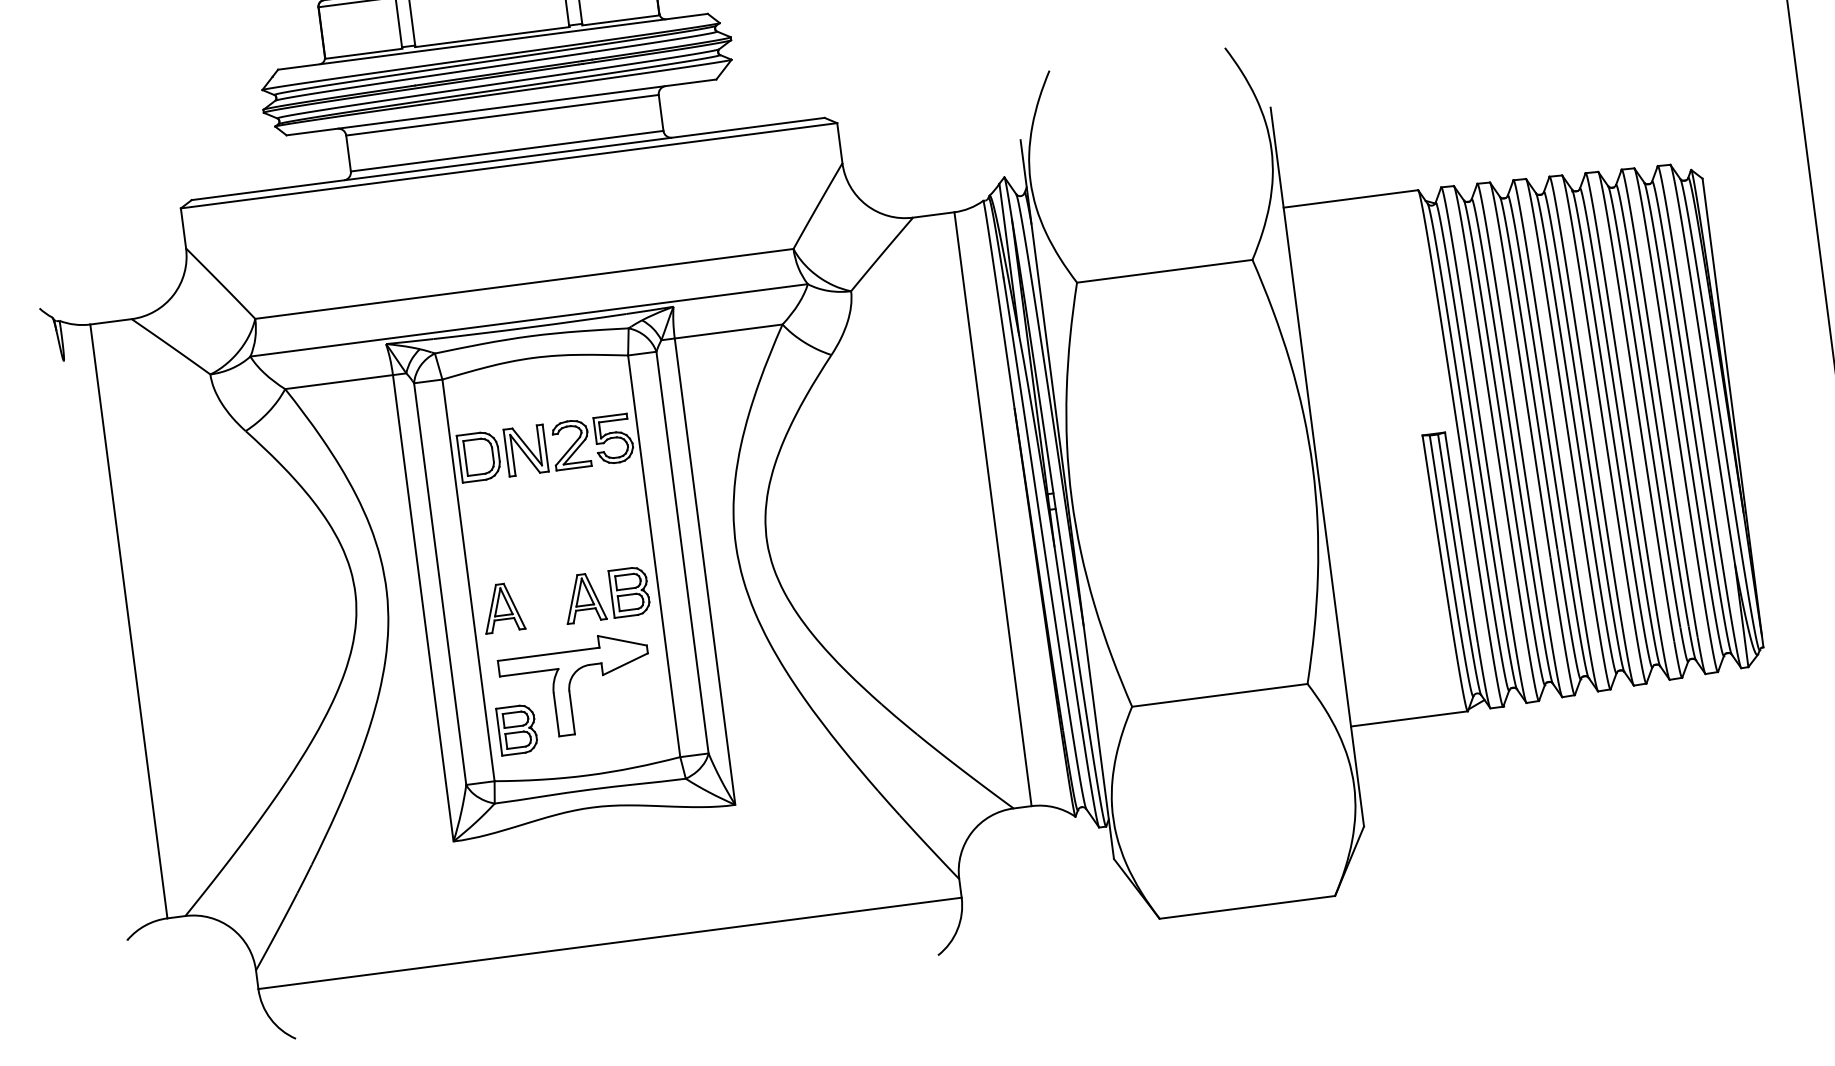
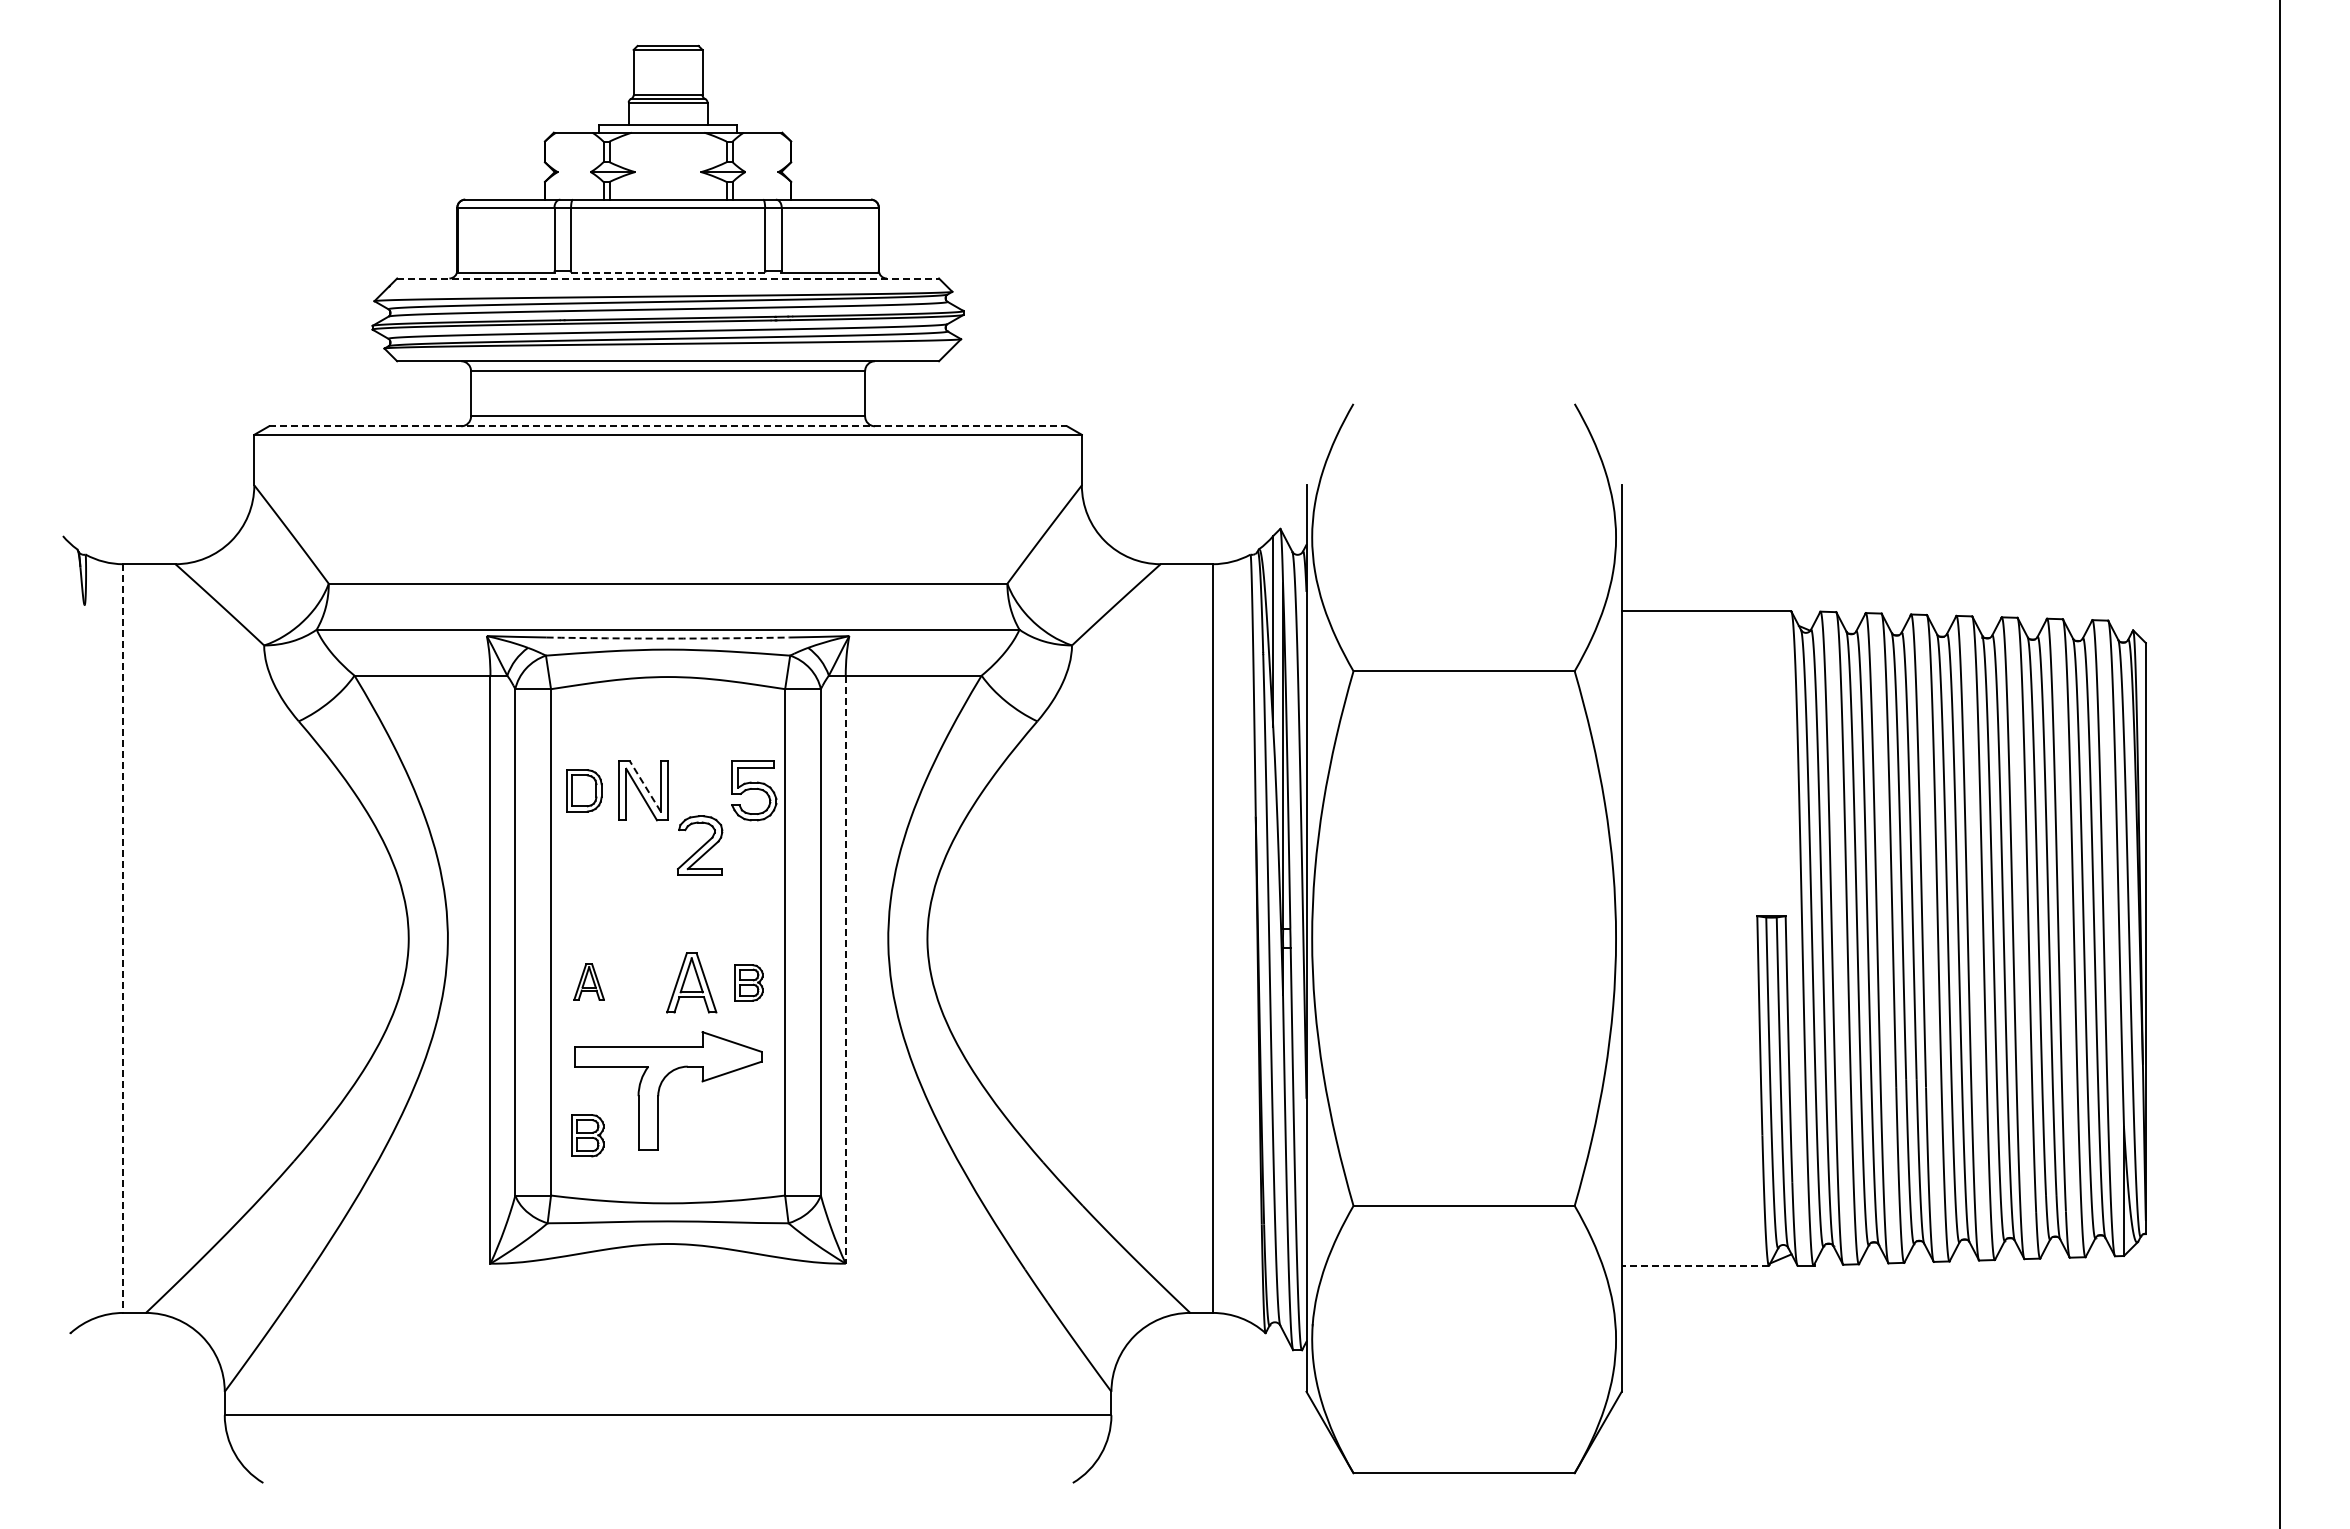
line: (492, 37) -> (668, 272), solid -> dashed
line: (493, 41) -> (668, 278), solid -> dashed
line: (508, 159) -> (668, 426), solid -> dashed
arc: (530, 327) -> (668, 638), solid -> dashed
part: (571, 444) -> (700, 845), moved
line: (527, 446) -> (645, 785), solid -> dashed
part: (479, 456) -> (584, 790), size x0.7
line: (704, 571) -> (845, 969), solid -> dashed
part: (629, 591) -> (748, 982), size x0.6
part: (502, 607) -> (588, 981), size x0.6
line: (129, 622) -> (123, 939), solid -> dashed
line: (1409, 718) -> (1695, 1265), solid -> dashed
part: (517, 729) -> (587, 1135), size x0.7

